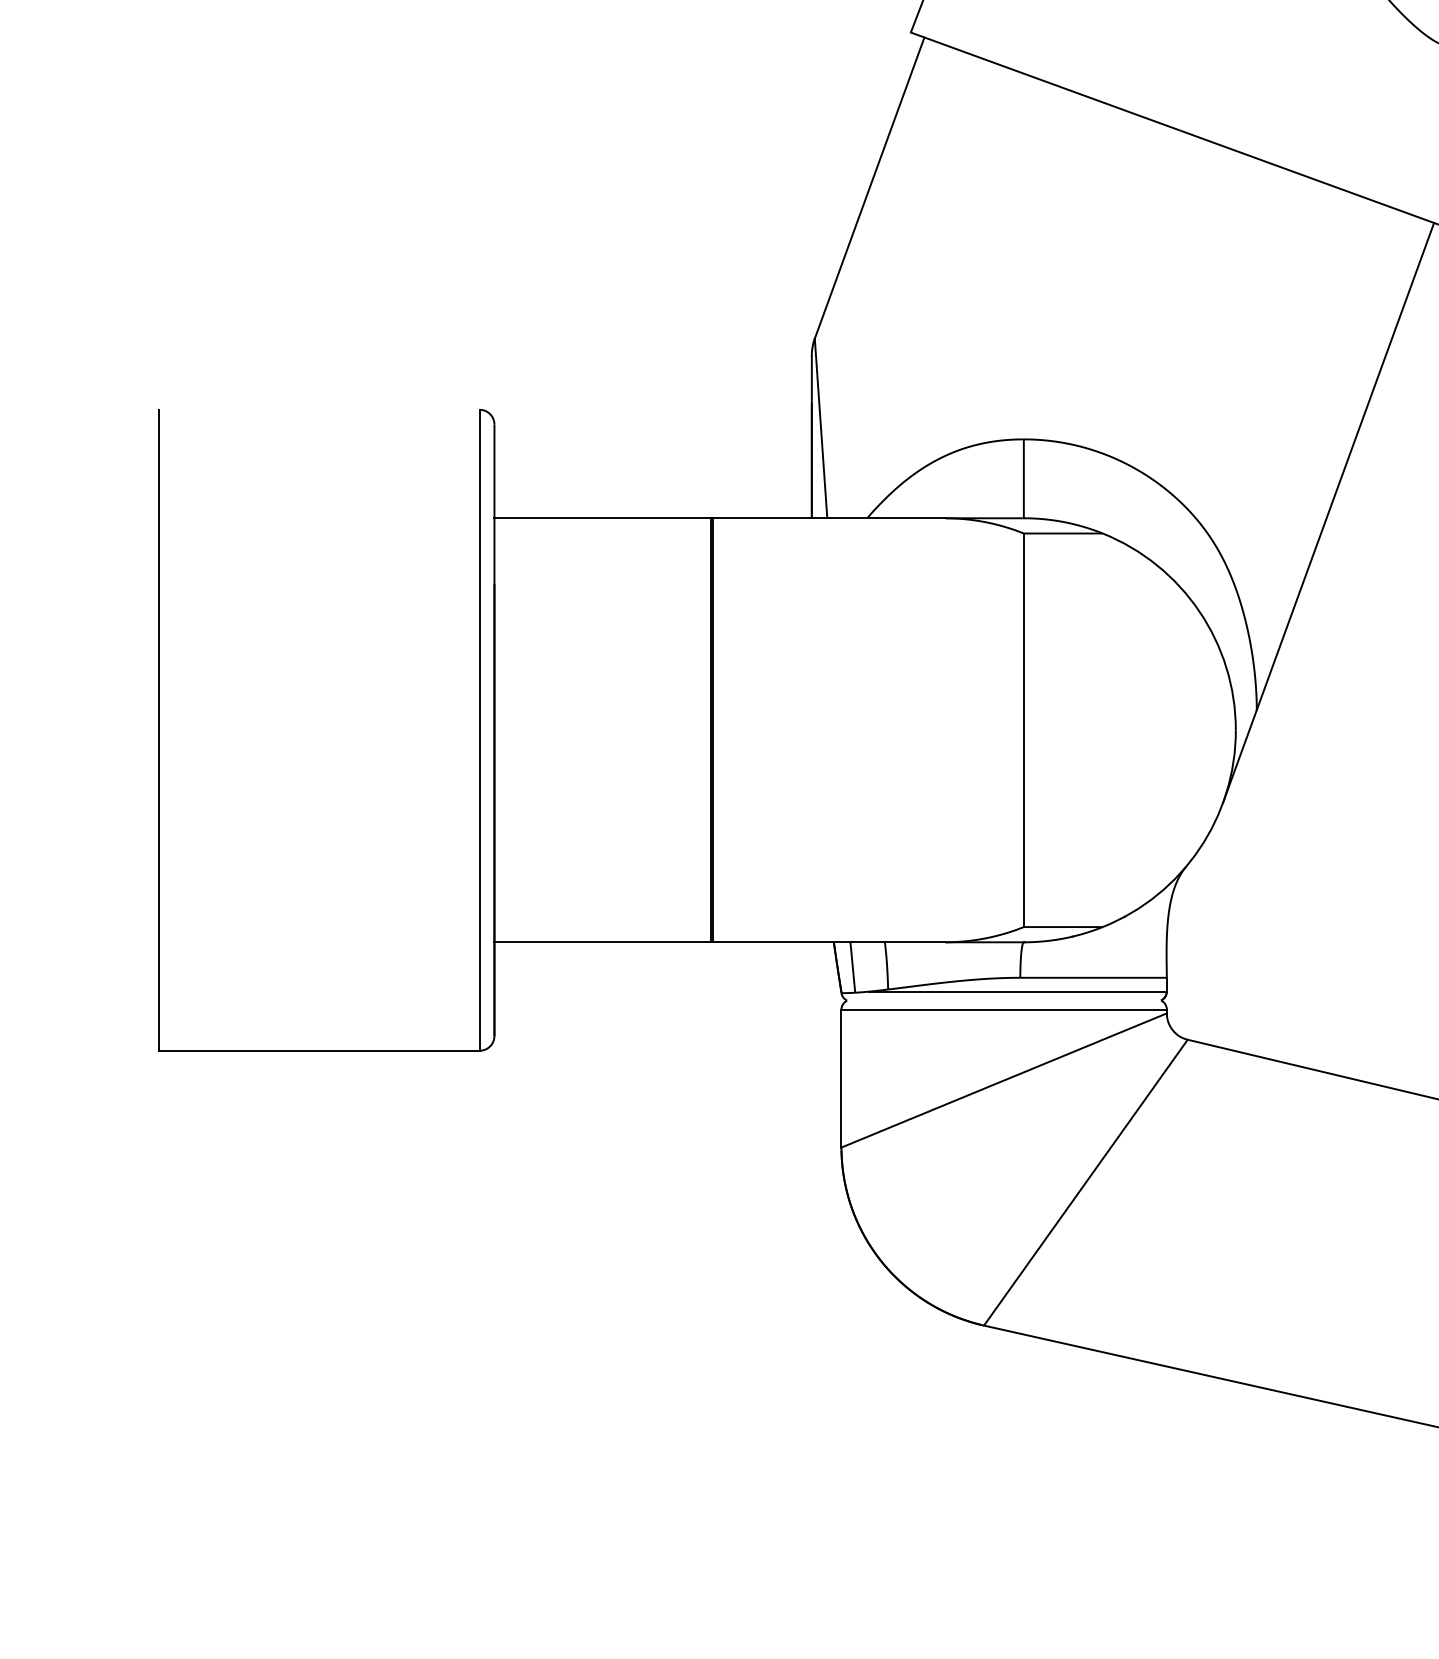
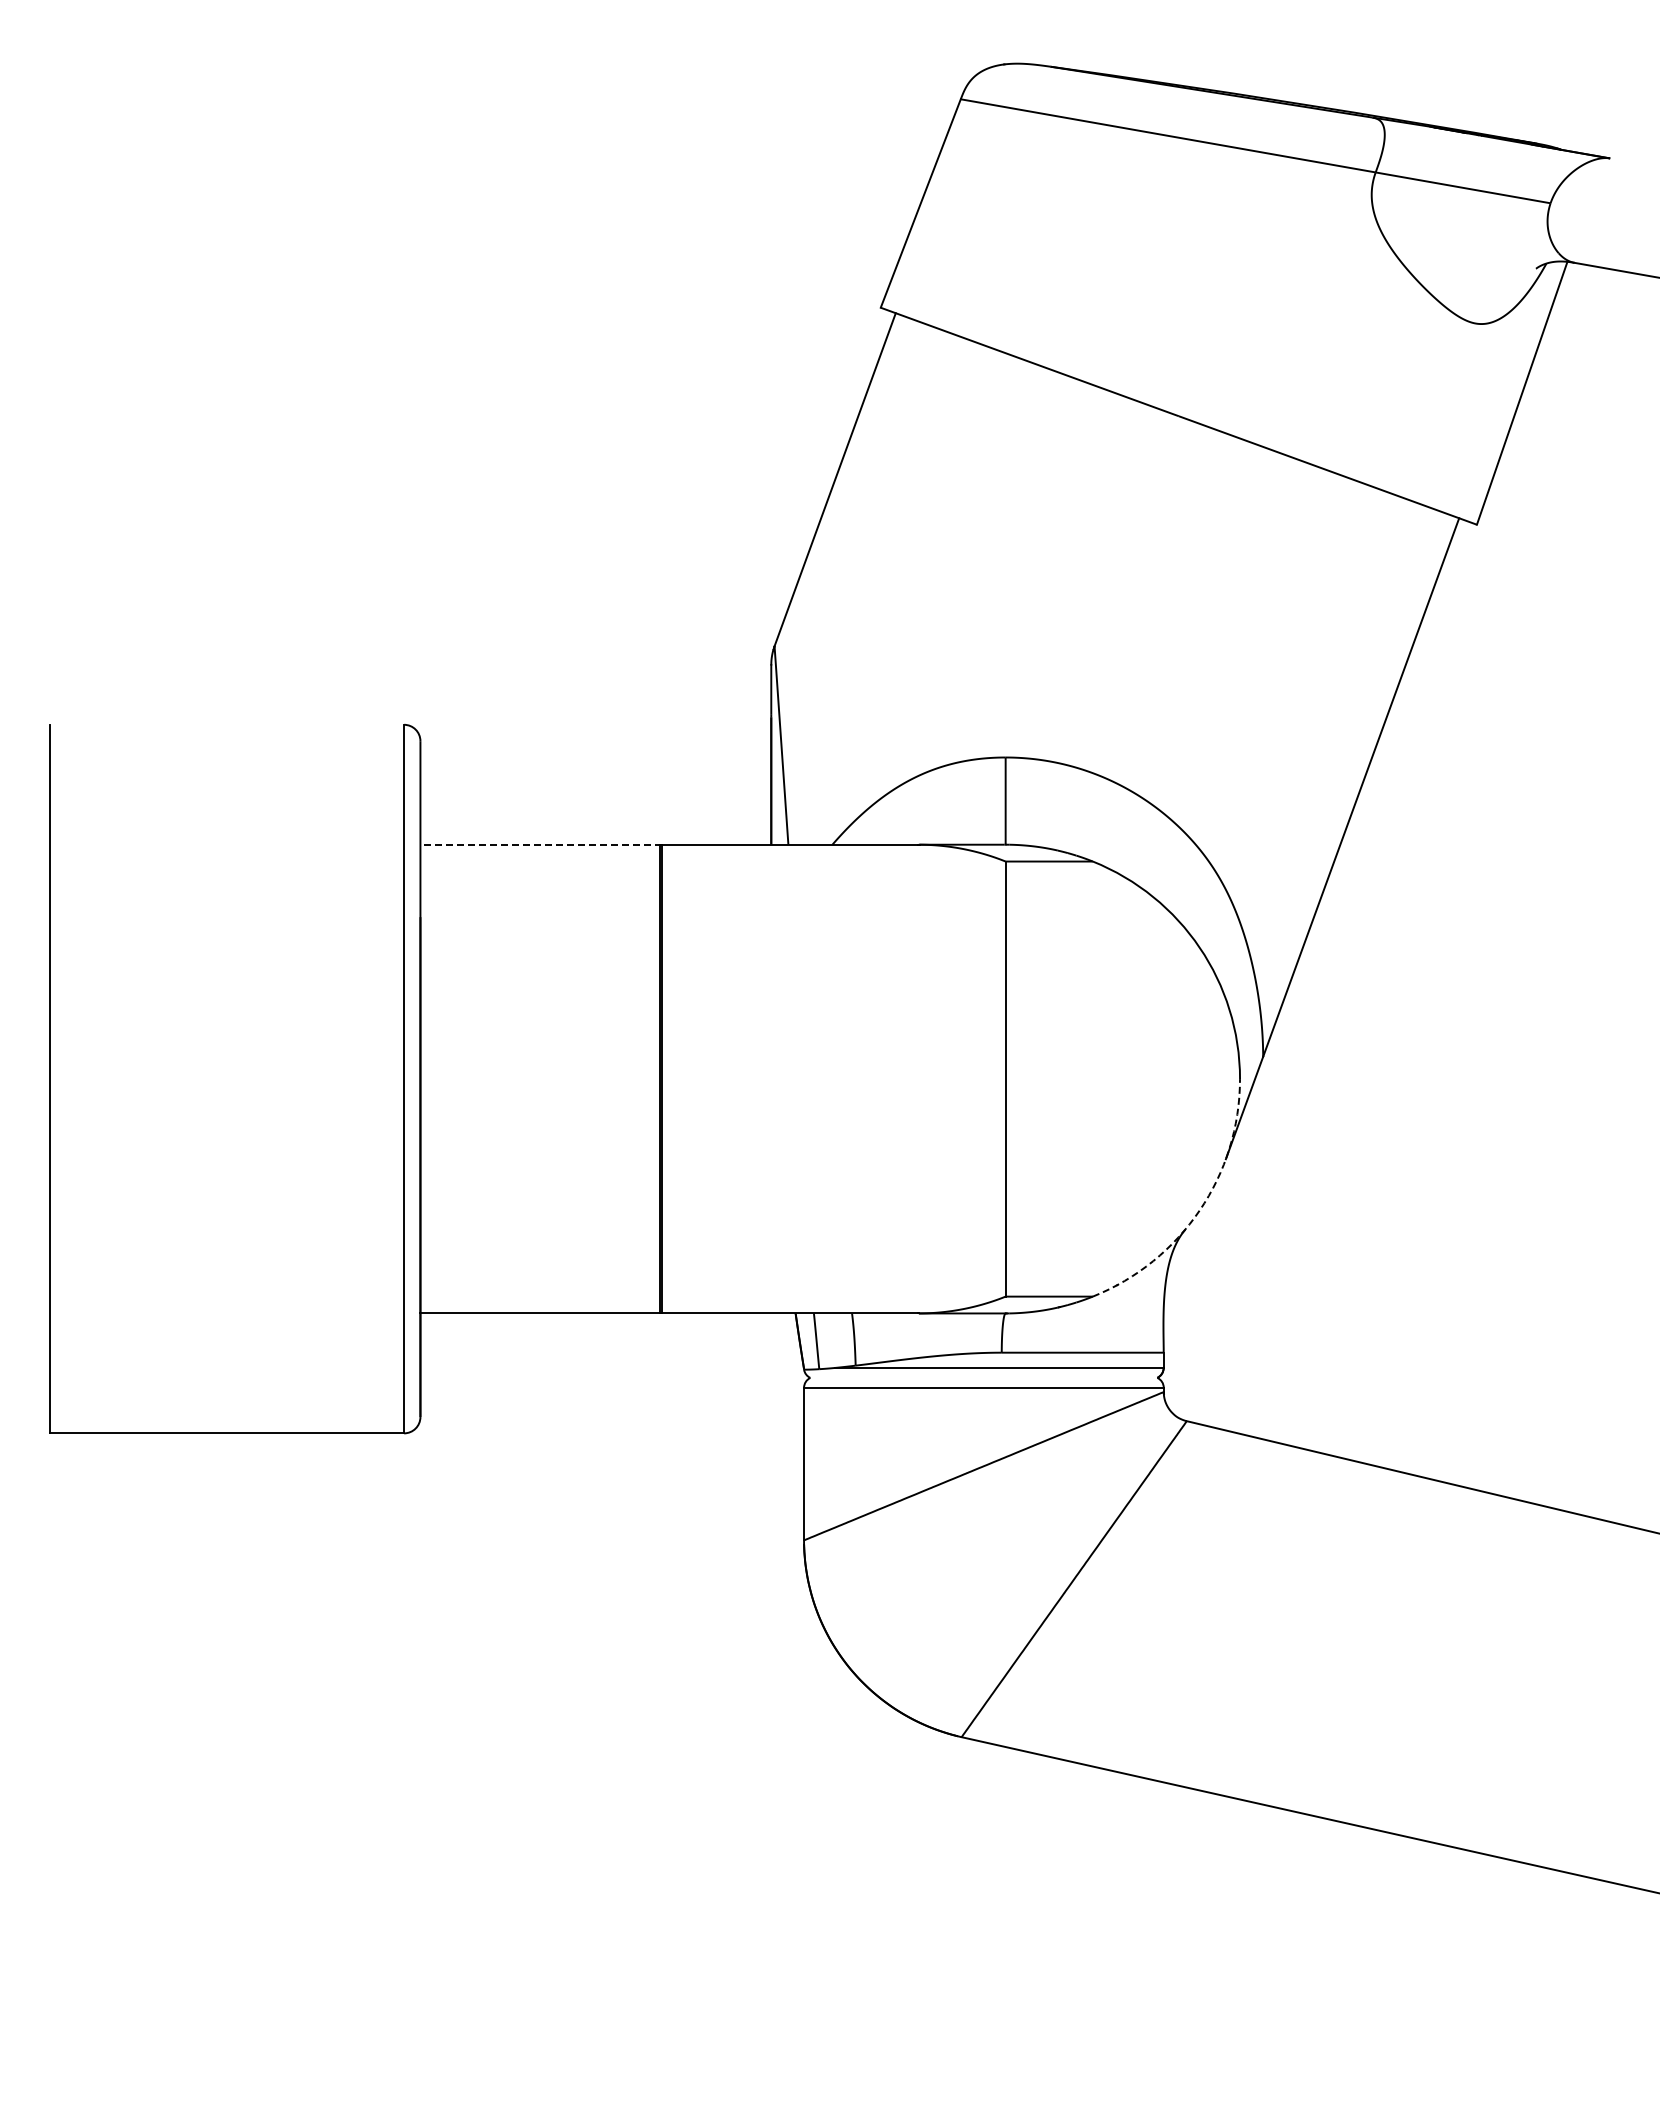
line: (603, 518) -> (541, 844), solid -> dashed
arc: (1199, 849) -> (1199, 1210), solid -> dashed

